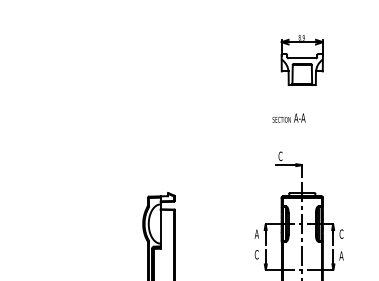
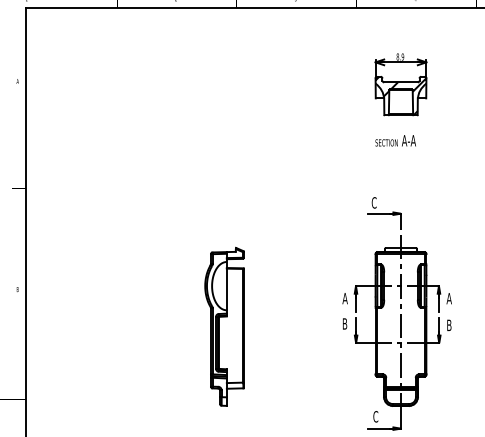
hatch: (301, 69) -> (400, 95), added
text: (288, 117) -> (395, 140), moved
text: (340, 234) -> (448, 298), C -> A
text: (256, 254) -> (344, 323), C -> B
text: (340, 256) -> (448, 325), A -> B

